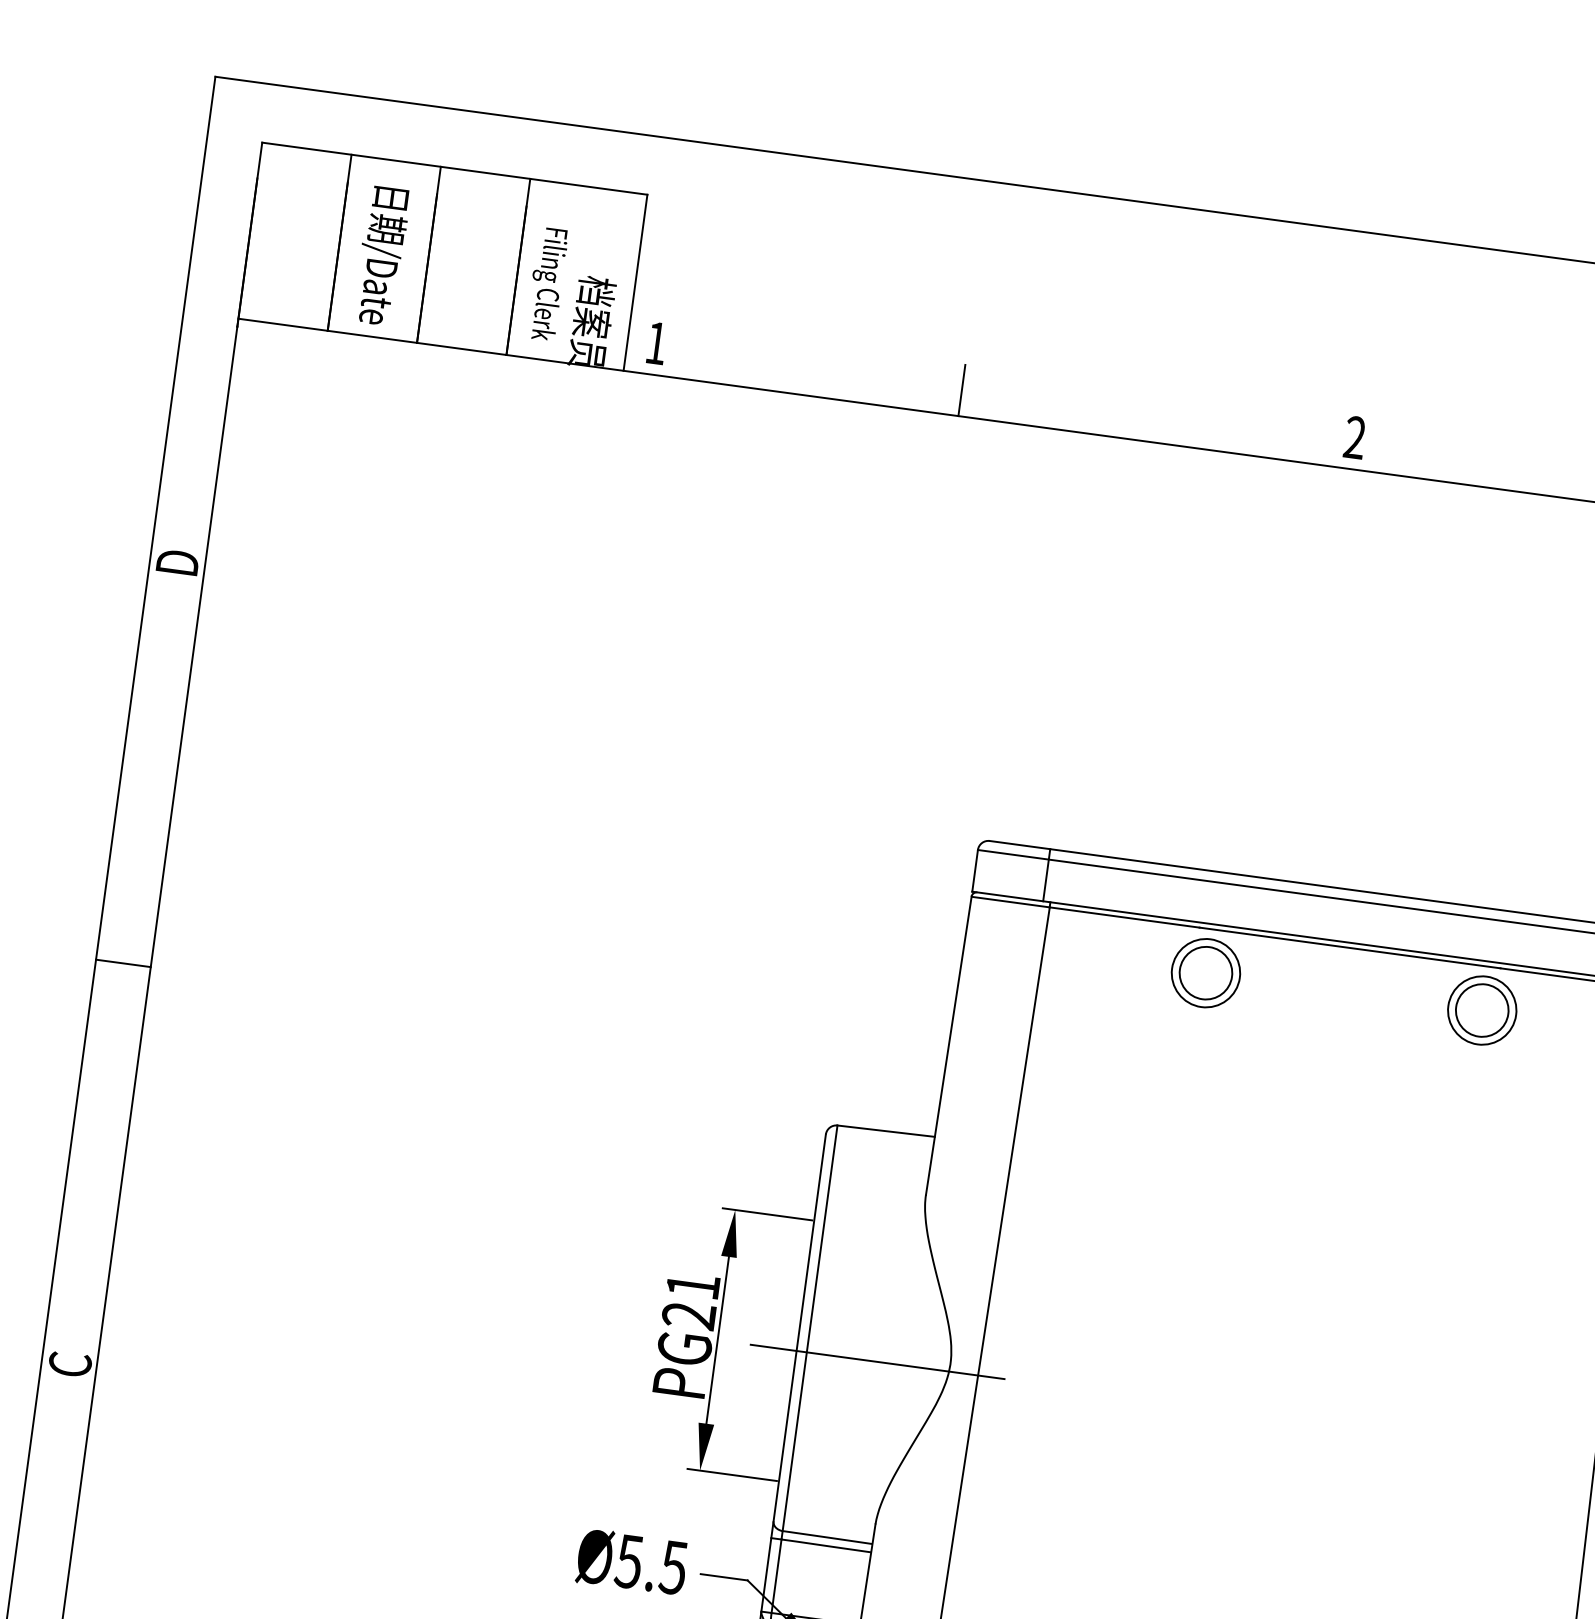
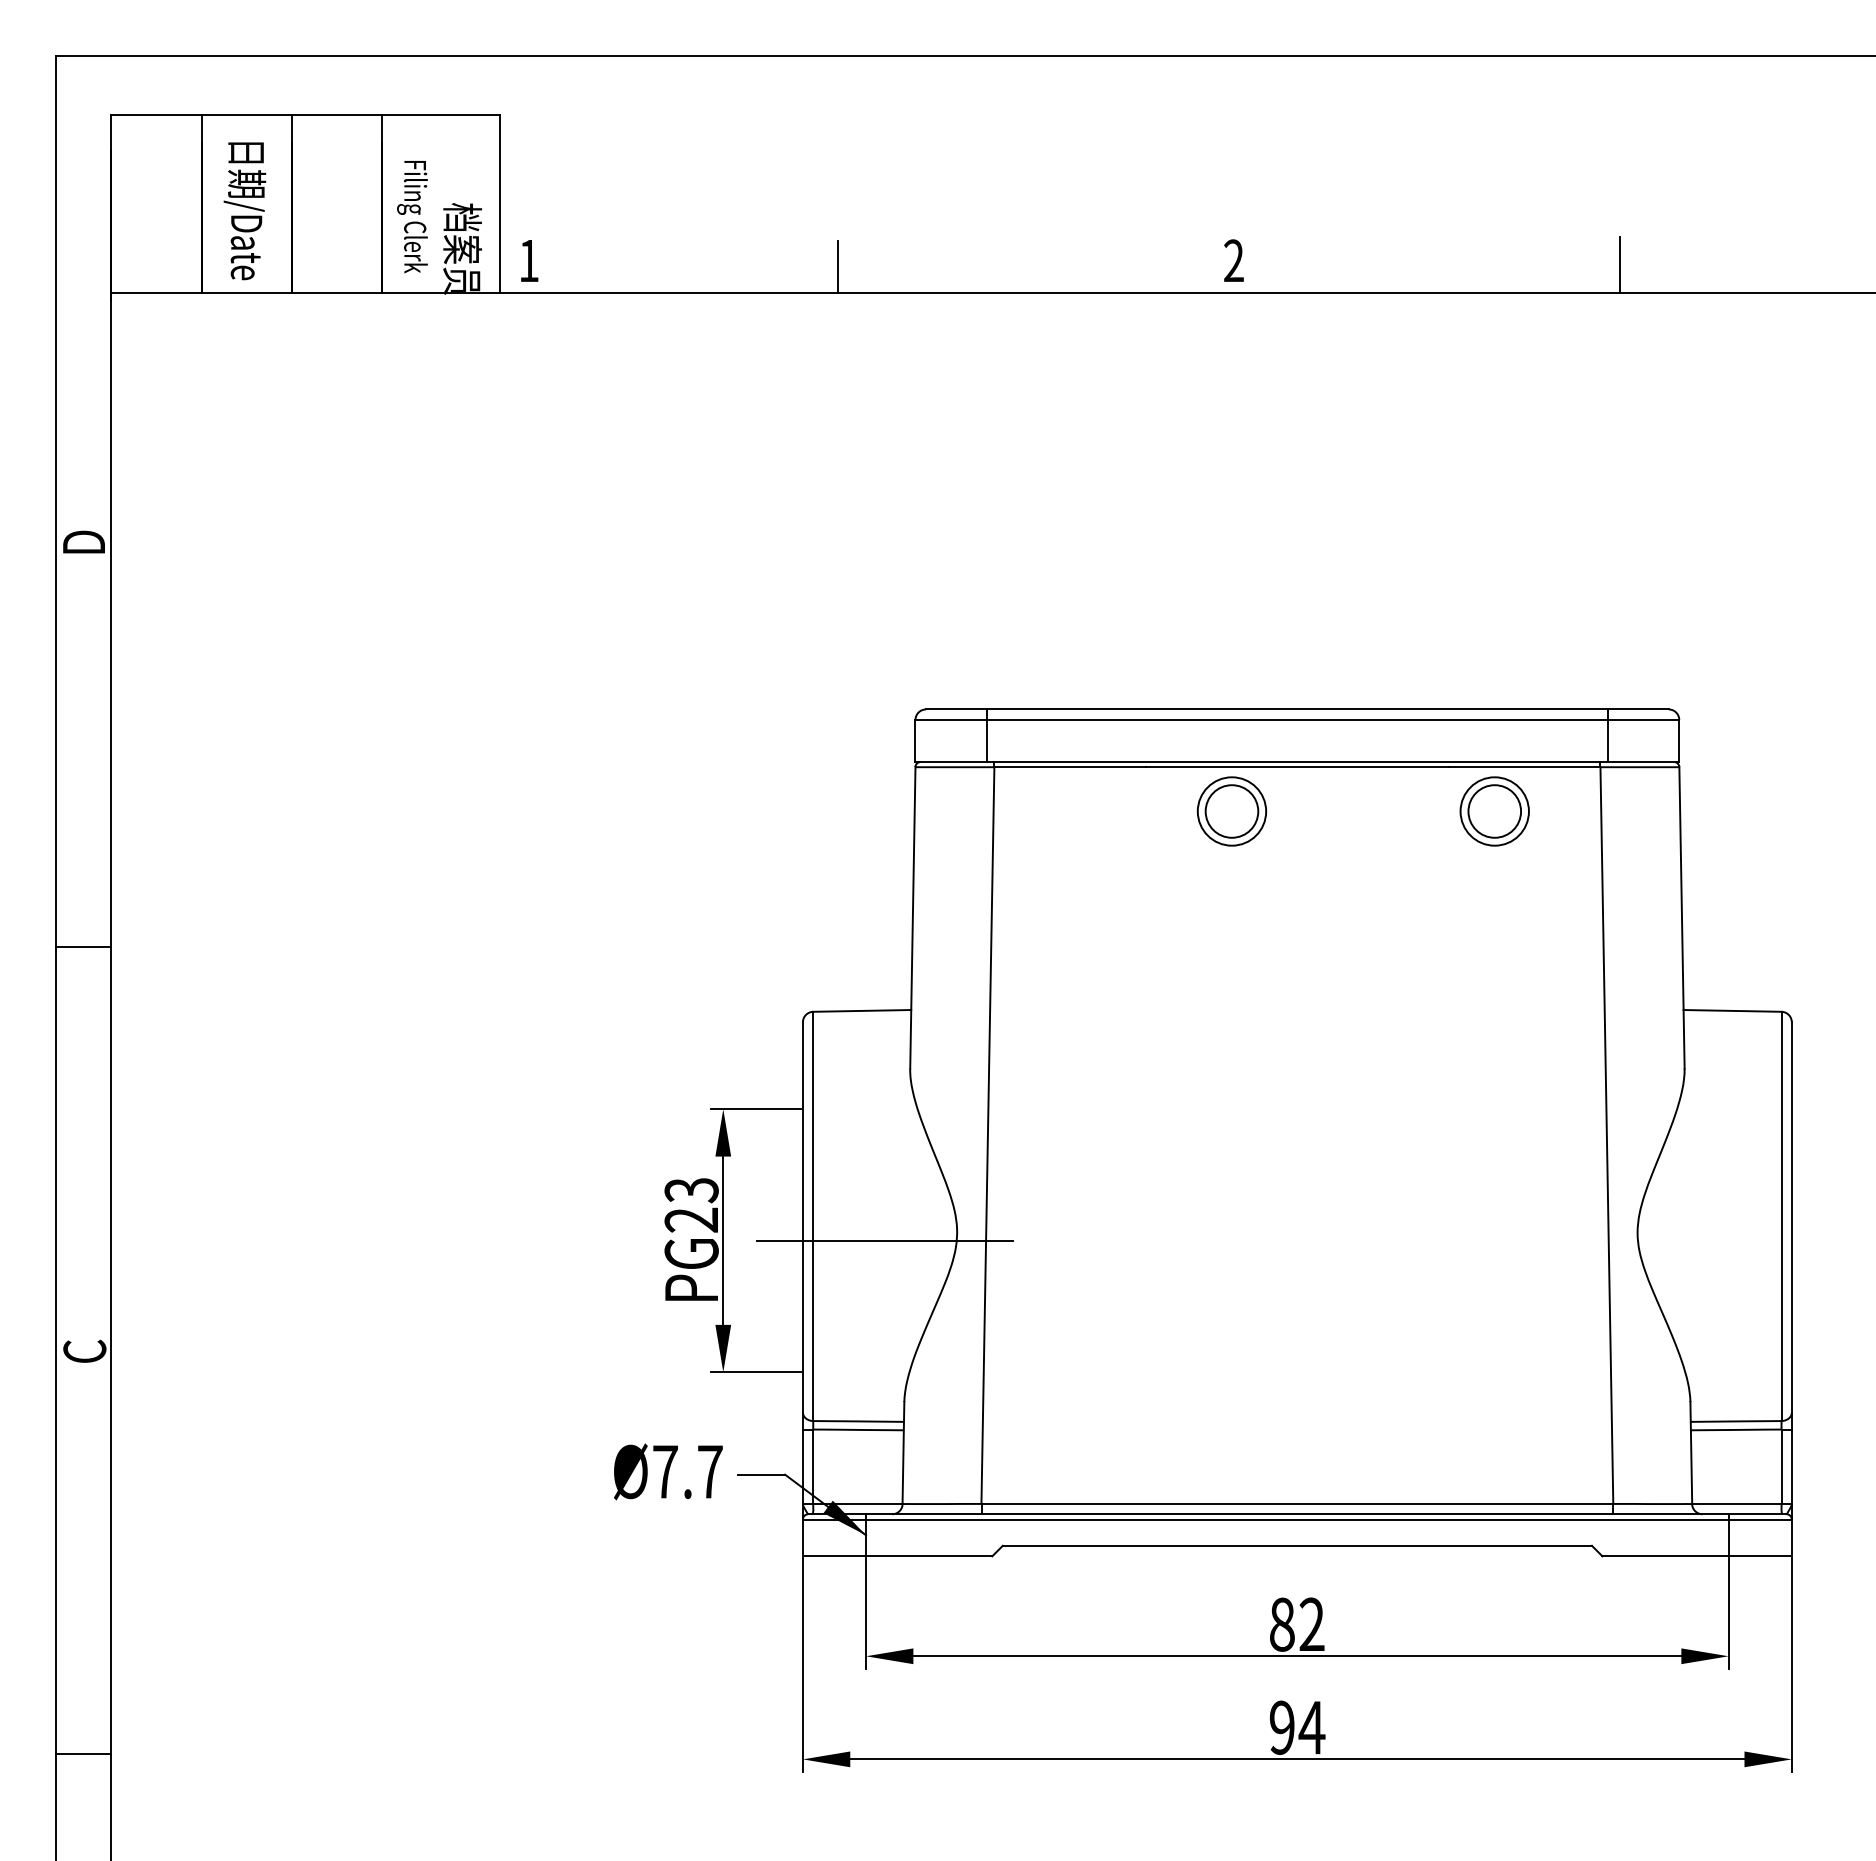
part: (1205, 973) -> (1231, 811), moved
part: (1481, 1010) -> (1494, 811), moved
text: (692, 1286) -> (691, 1190), PG21 -> PG23
text: (651, 1565) -> (687, 1472), Ø5.5 -> Ø7.7

